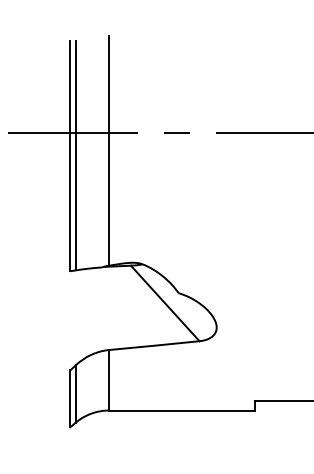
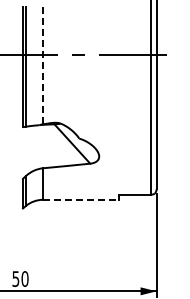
line: (109, 150) -> (43, 64), solid -> dashed
line: (182, 409) -> (81, 199), solid -> dashed

